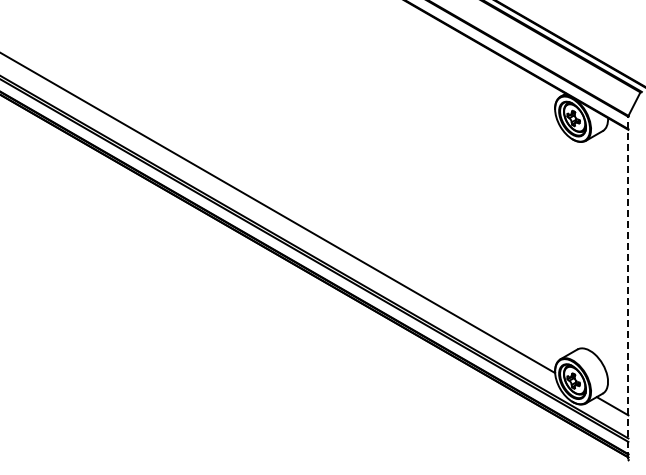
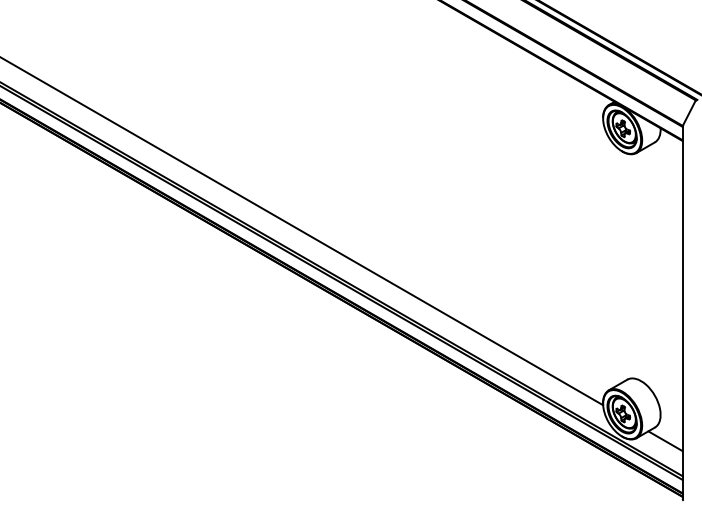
line: (628, 287) -> (682, 312), dashed -> solid

